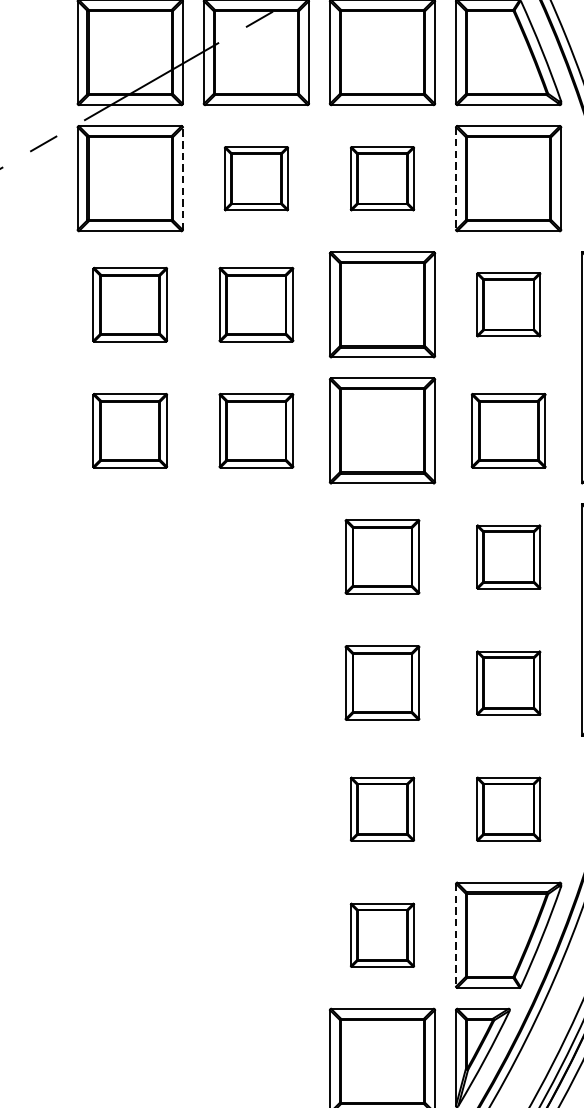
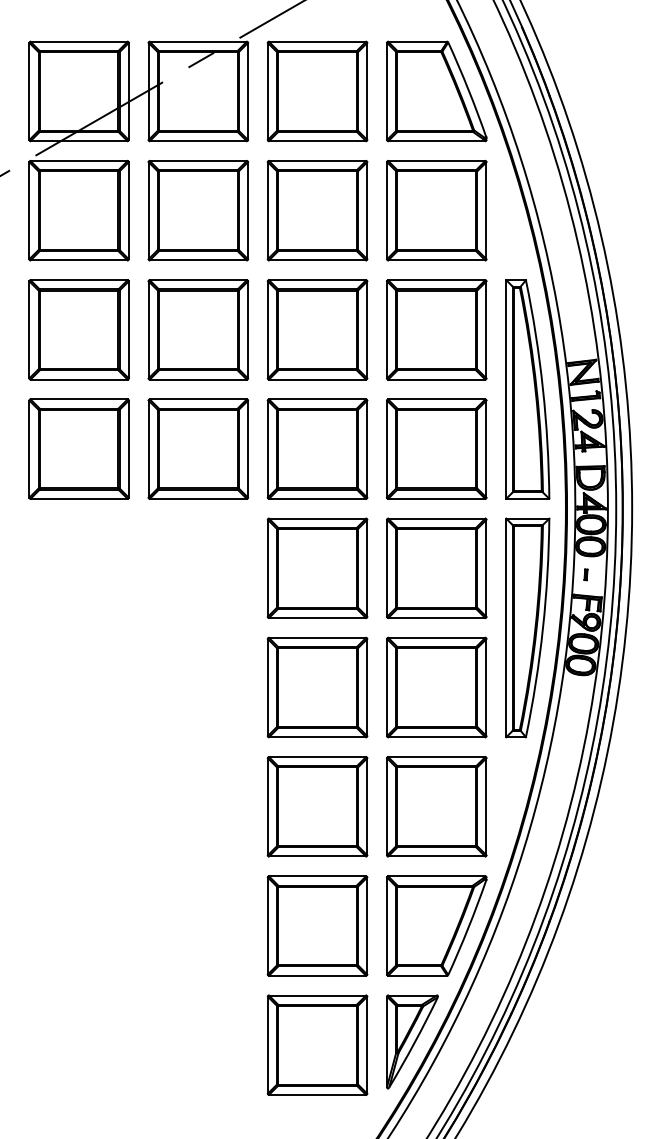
line: (182, 178) -> (128, 210), dashed -> solid
part: (256, 178) -> (198, 210), size x1.67
part: (382, 178) -> (317, 210), size x1.67
line: (456, 178) -> (387, 210), dashed -> solid
part: (129, 304) -> (78, 329), size x1.43
part: (256, 304) -> (198, 329), size x1.43
part: (508, 304) -> (436, 329), size x1.67
part: (129, 430) -> (78, 448), size x1.43
part: (256, 430) -> (198, 448), size x1.43
part: (508, 430) -> (436, 448), size x1.43
part: (382, 556) -> (317, 567), size x1.43
part: (508, 557) -> (436, 568), size x1.67
part: (382, 683) -> (317, 687), size x1.43
part: (508, 683) -> (436, 687), size x1.67
part: (382, 808) -> (317, 806), size x1.67
part: (508, 808) -> (436, 806), size x1.67
part: (382, 934) -> (317, 925), size x1.67
line: (456, 935) -> (387, 926), dashed -> solid

